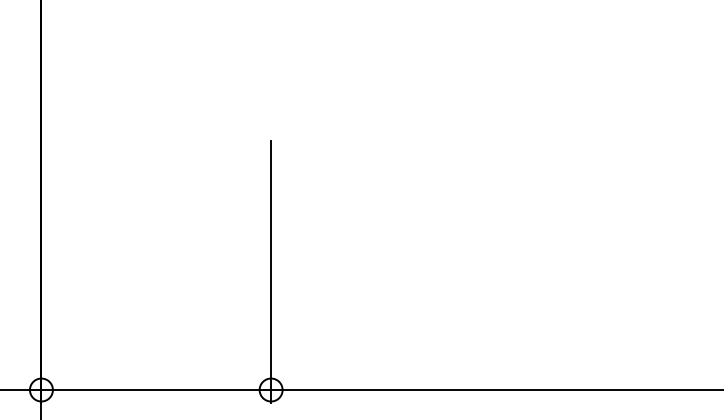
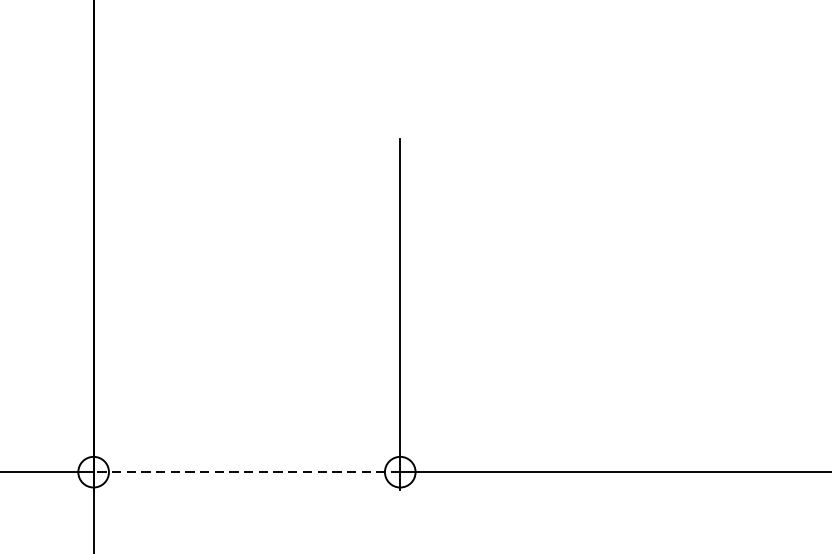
line: (156, 390) -> (247, 472), solid -> dashed

